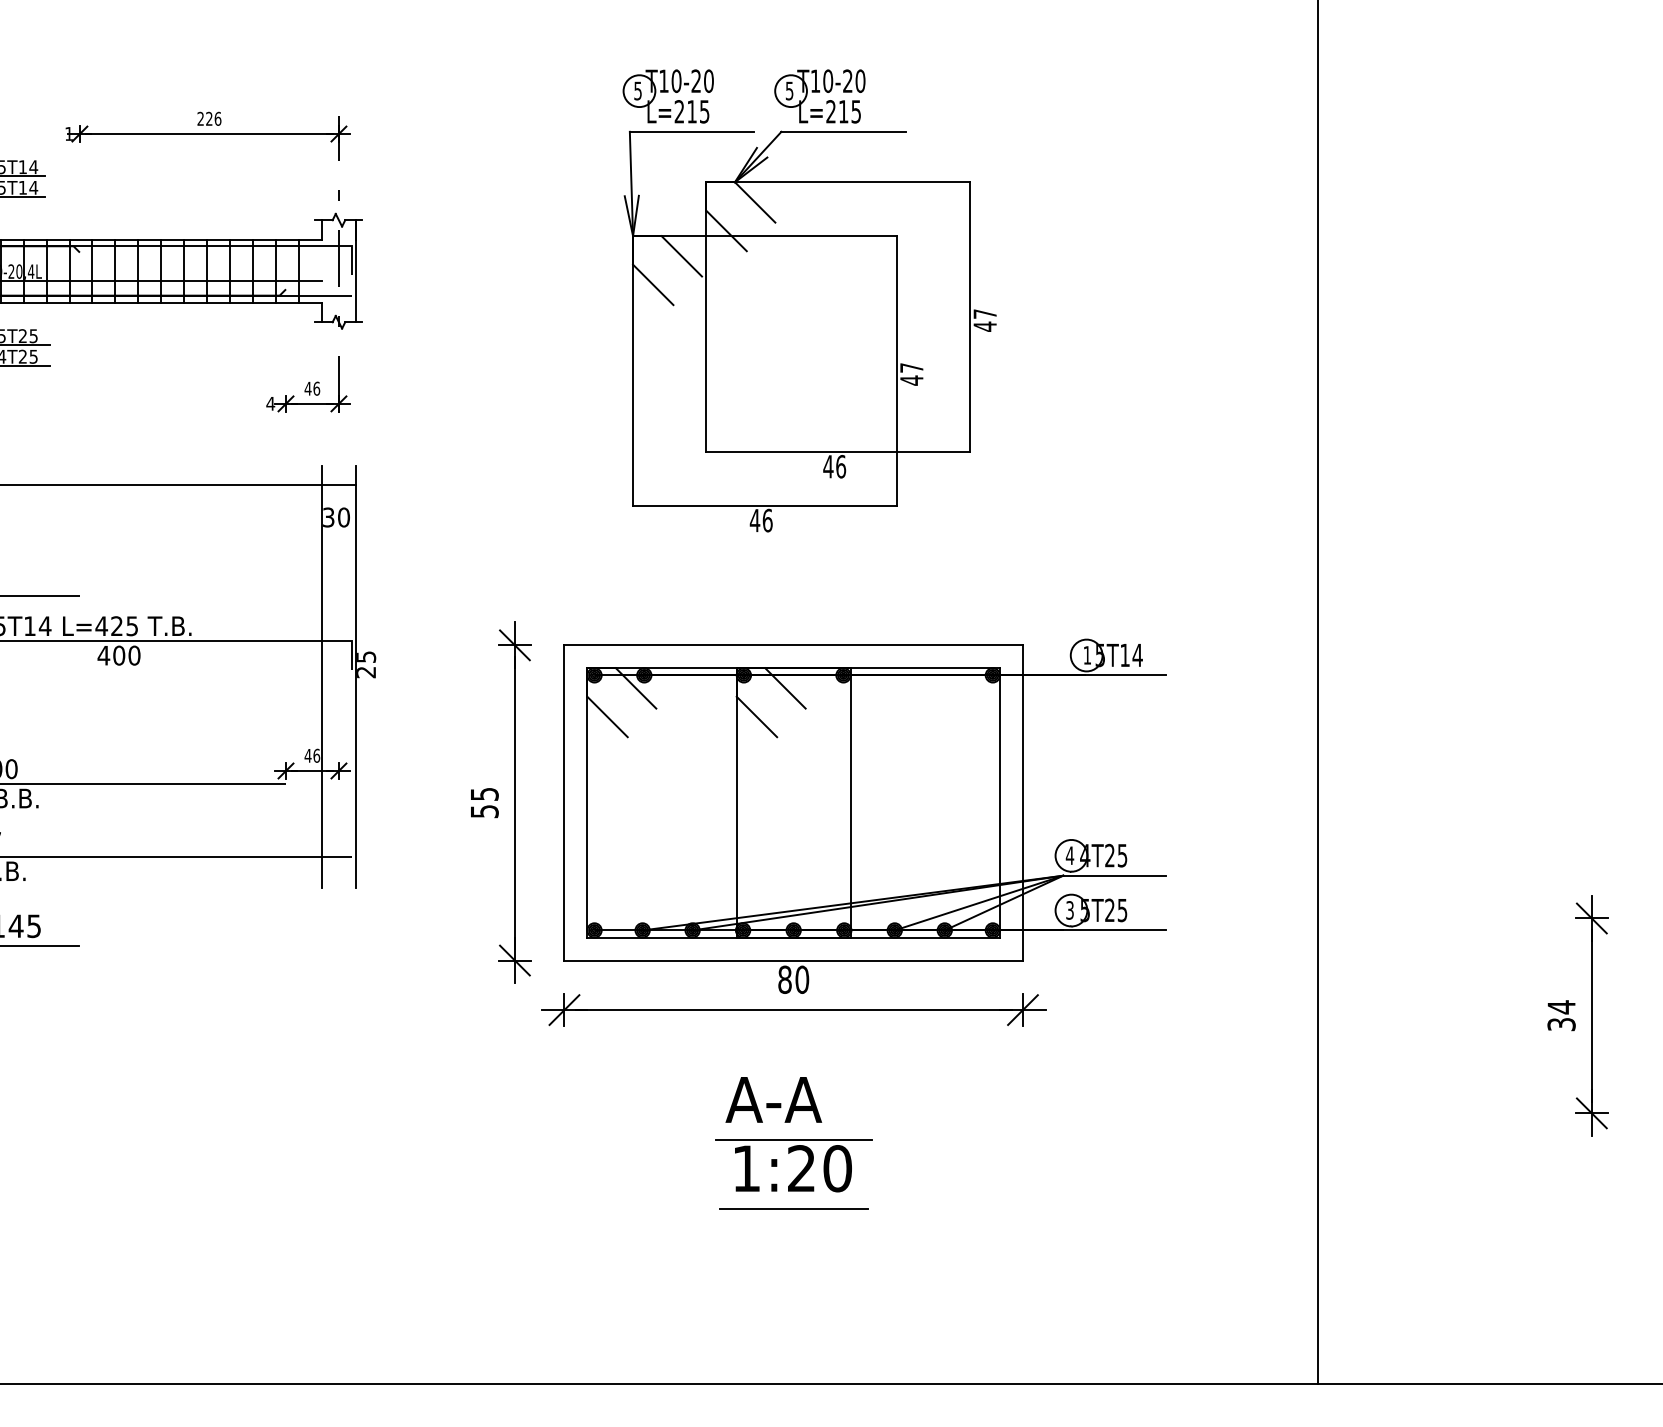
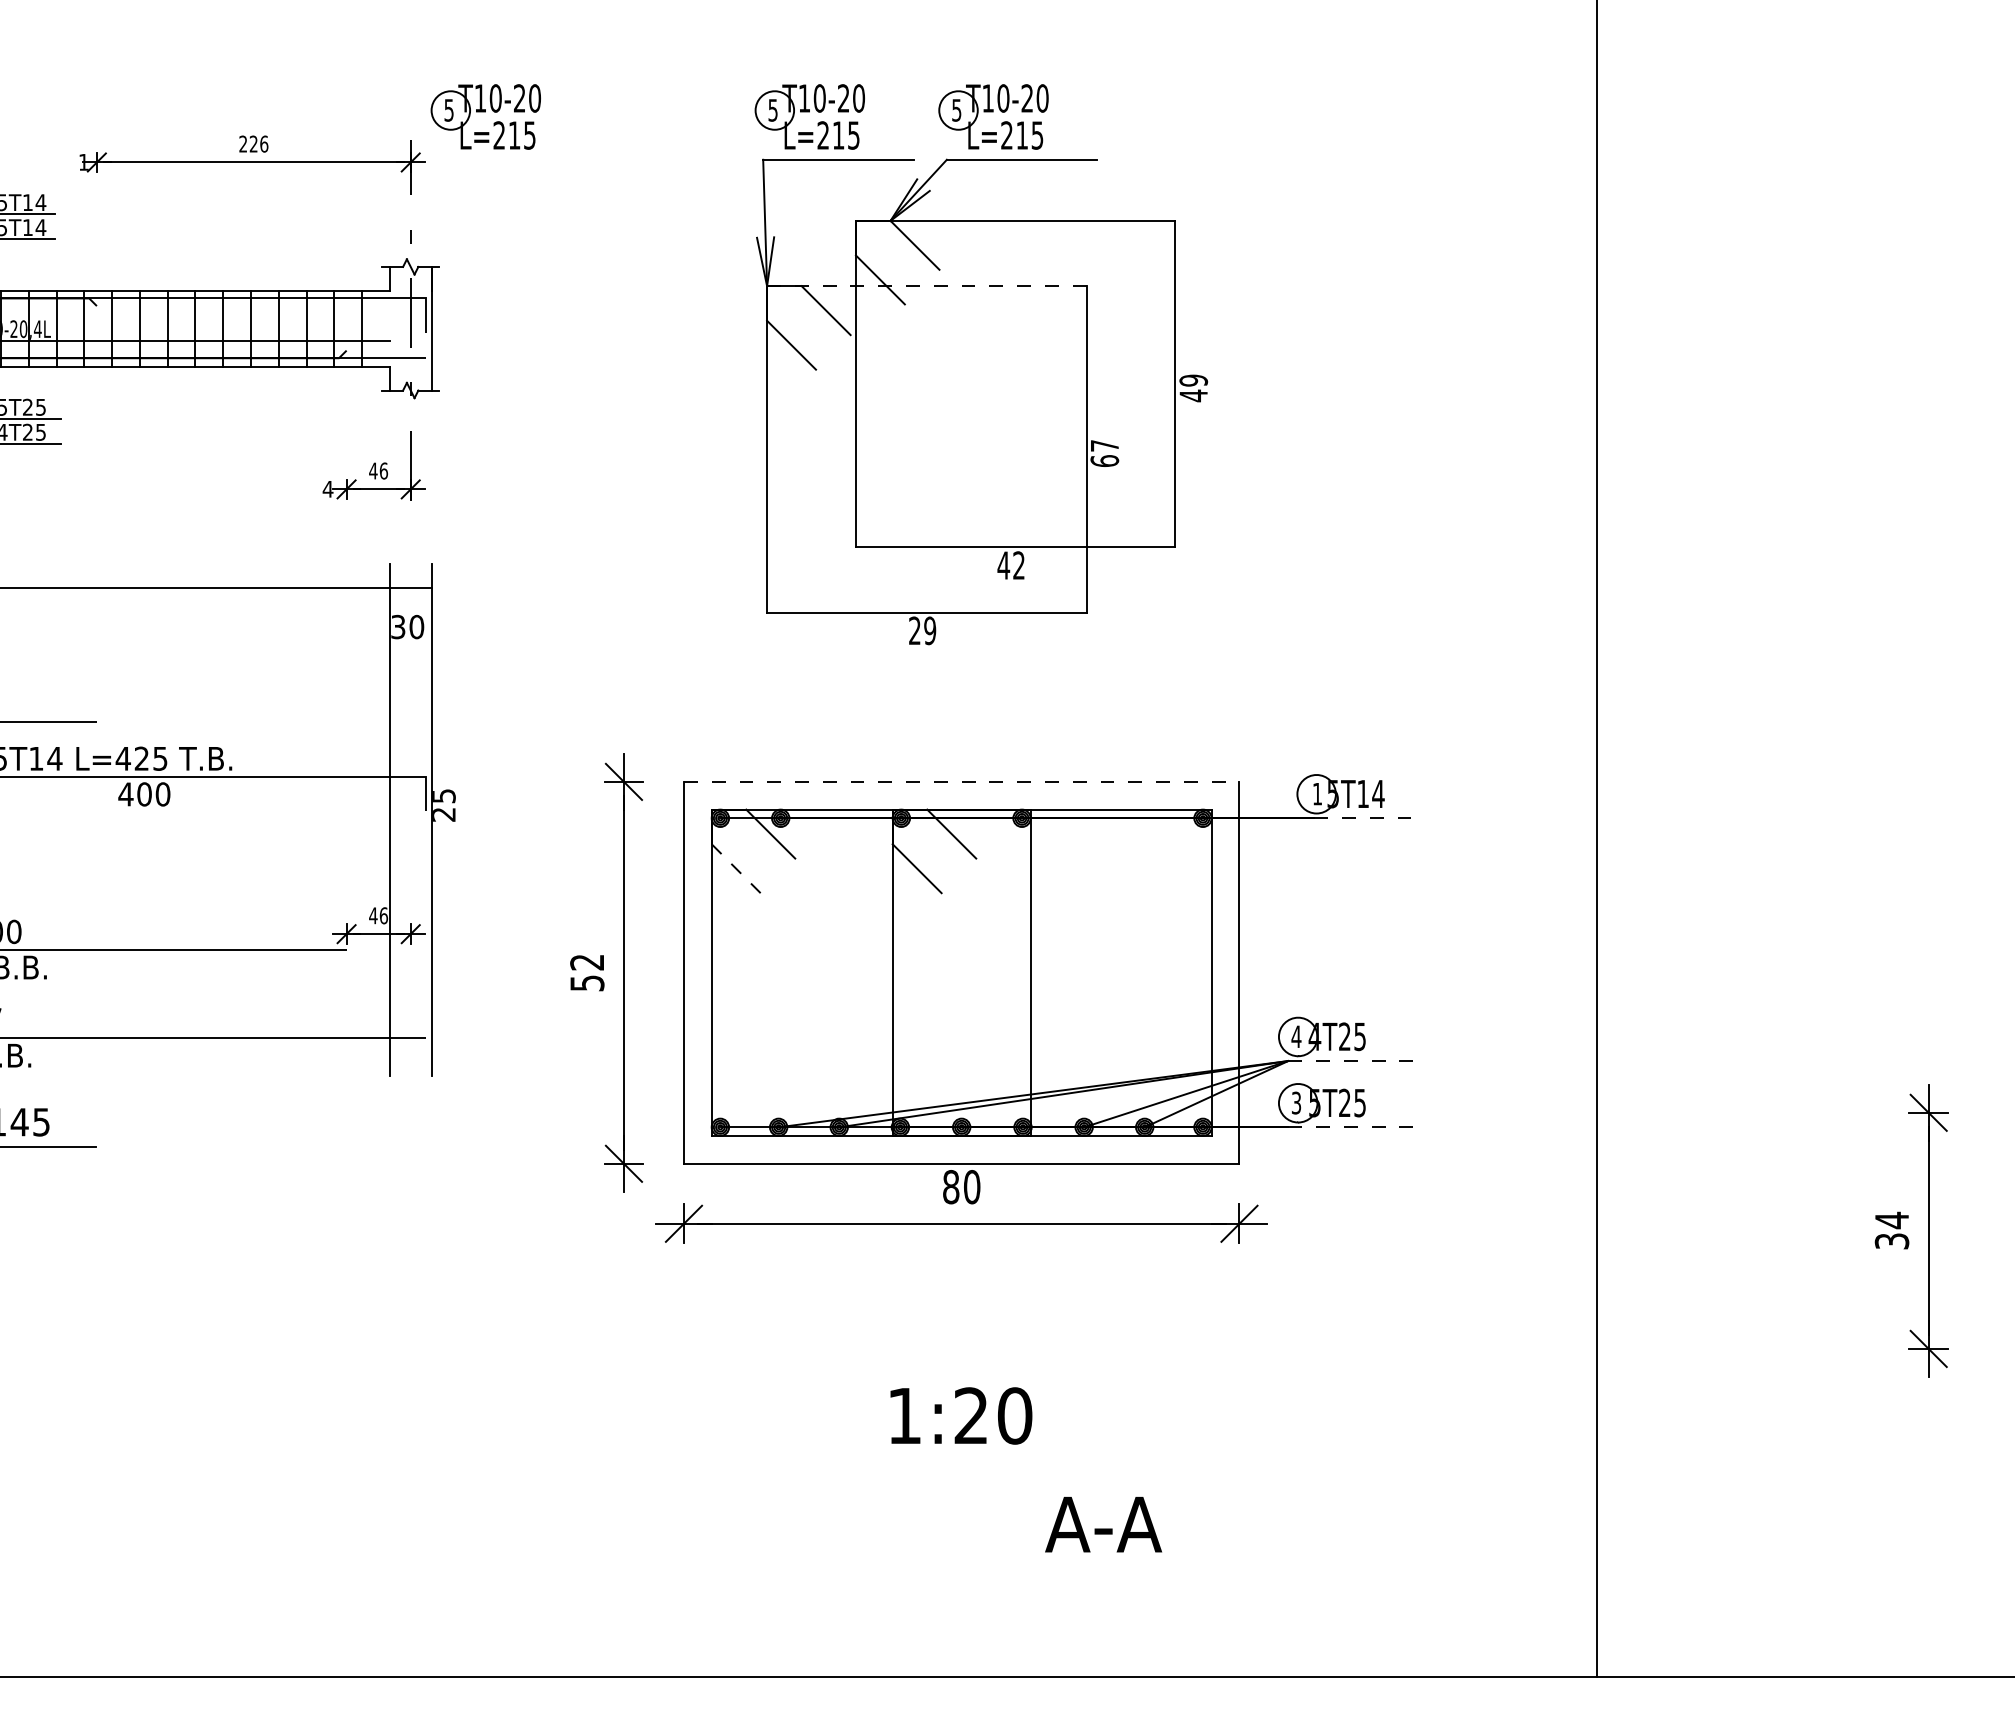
part: (400, 96) -> (485, 116), added
line: (764, 236) -> (926, 286), solid -> dashed
text: (985, 314) -> (1193, 380), 47 -> 49
text: (911, 380) -> (1104, 460), 47 -> 67
text: (841, 466) -> (1019, 565), 46 -> 42
text: (761, 520) -> (922, 630), 46 -> 29
line: (793, 644) -> (961, 781), solid -> dashed
line: (1125, 675) -> (1363, 818), solid -> dashed
line: (607, 716) -> (736, 868), solid -> dashed
text: (484, 794) -> (587, 962), 55 -> 52
line: (1115, 876) -> (1351, 1061), solid -> dashed
line: (1115, 930) -> (1351, 1127), solid -> dashed
text: (773, 1099) -> (1103, 1524), moved
line: (793, 1140) -> (961, 1381), removed
line: (793, 1208) -> (961, 1464), removed

